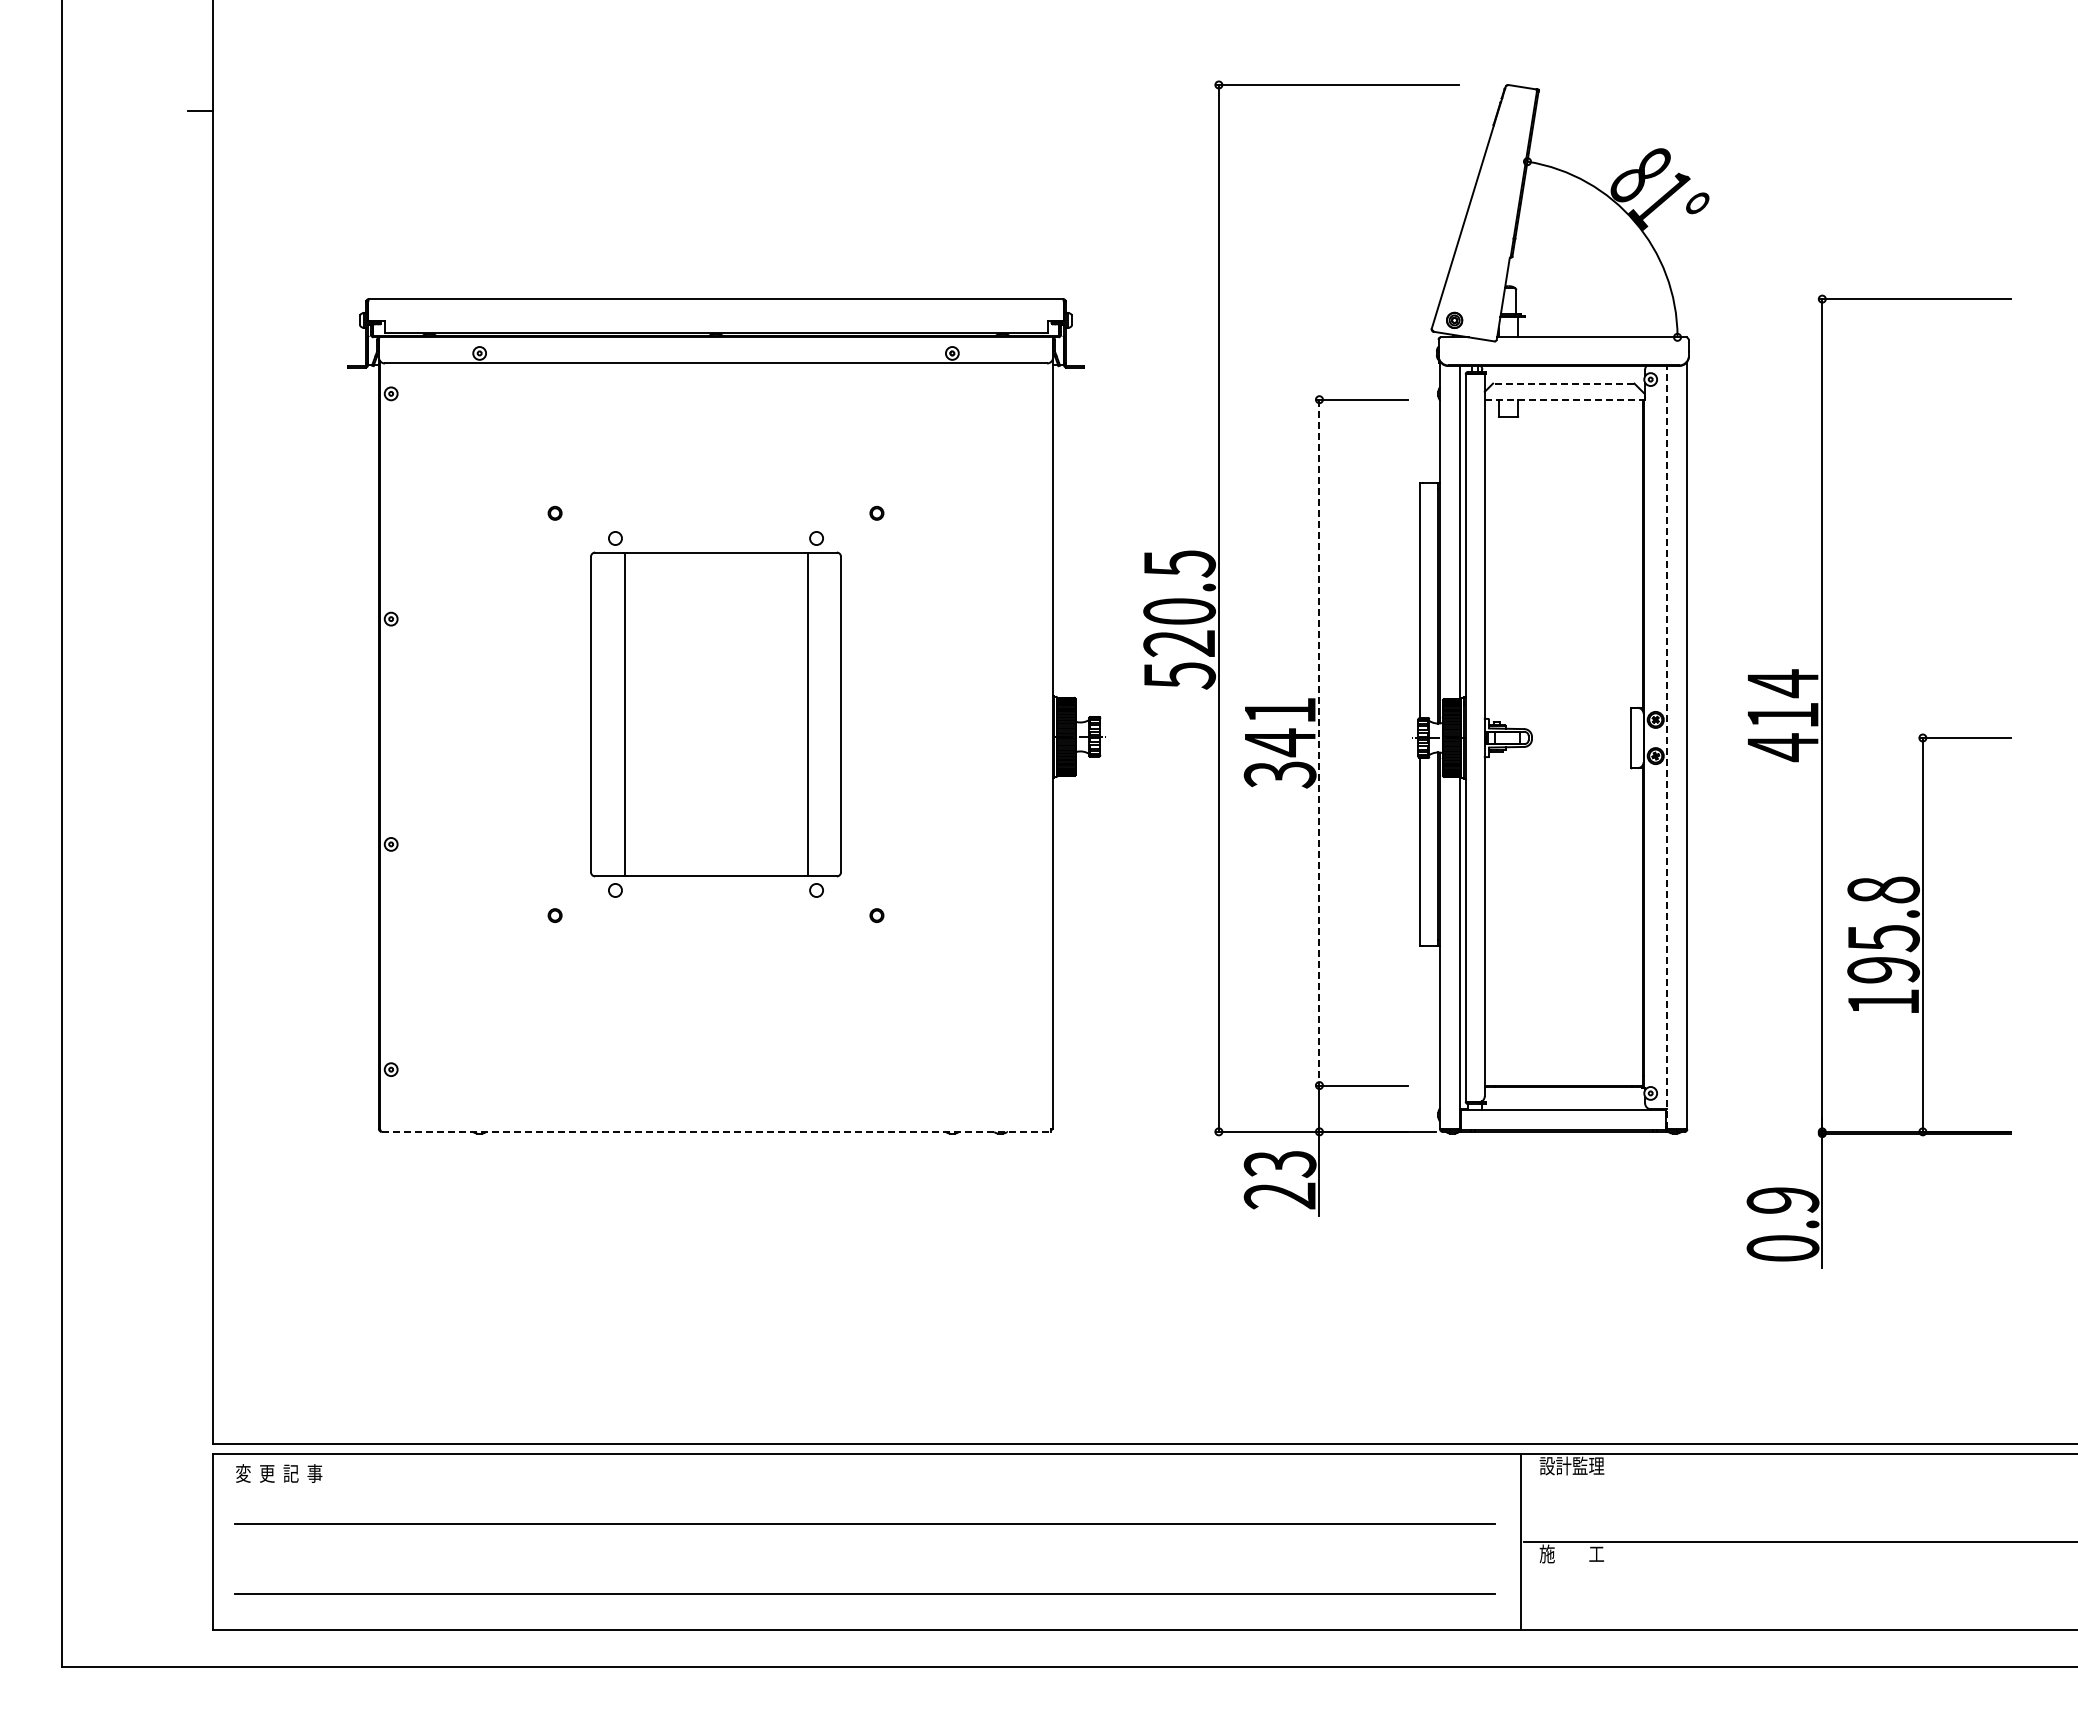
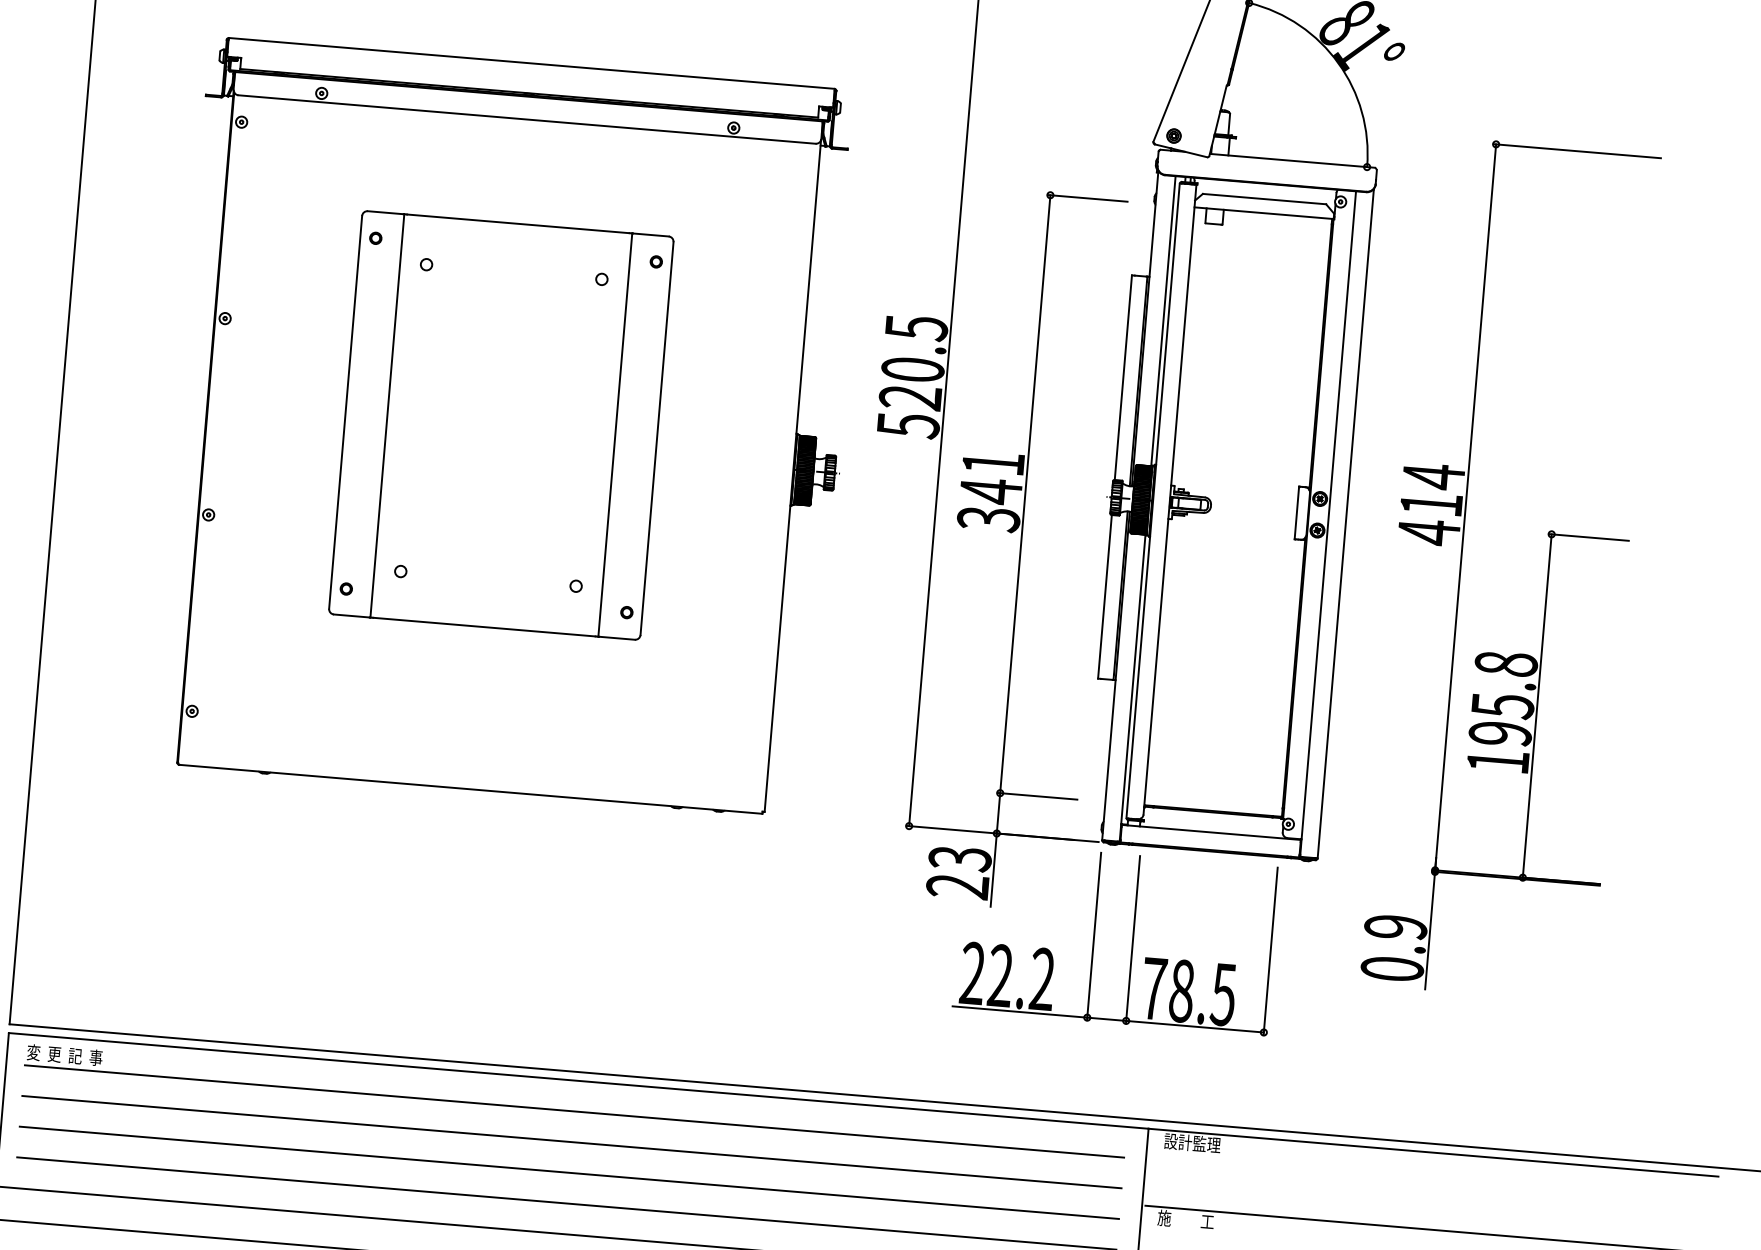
line: (1563, 383) -> (1264, 198), dashed -> solid
line: (1564, 399) -> (1264, 213), dashed -> solid
part: (715, 714) -> (500, 425), size x1.43
line: (1319, 742) -> (1025, 494), dashed -> solid
line: (1667, 747) -> (1328, 523), dashed -> solid
line: (716, 1131) -> (471, 789), dashed -> solid
part: (1484, 1240) -> (1132, 940), added
line: (864, 1488) -> (574, 1111), added
line: (864, 1559) -> (568, 1172), added

